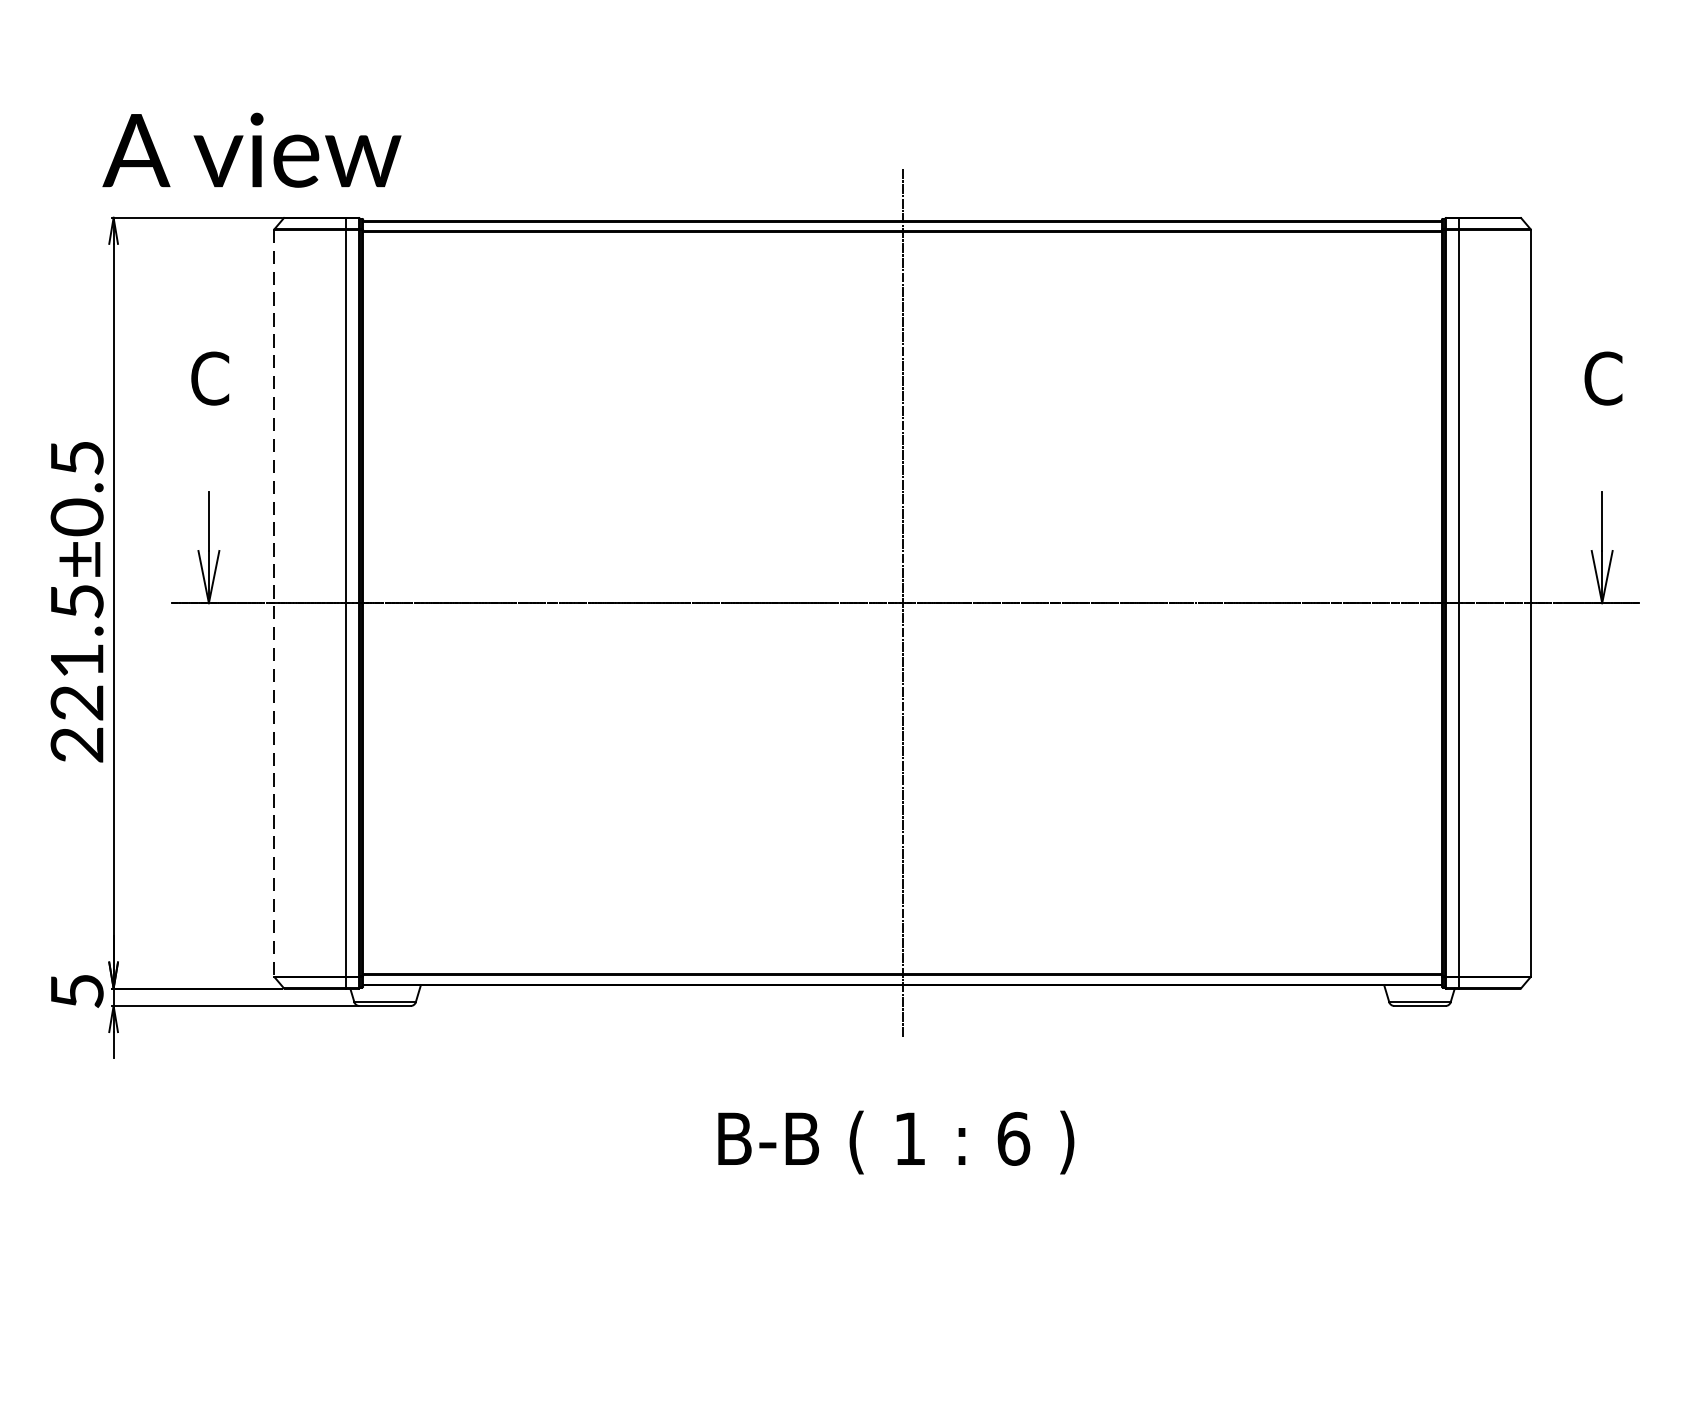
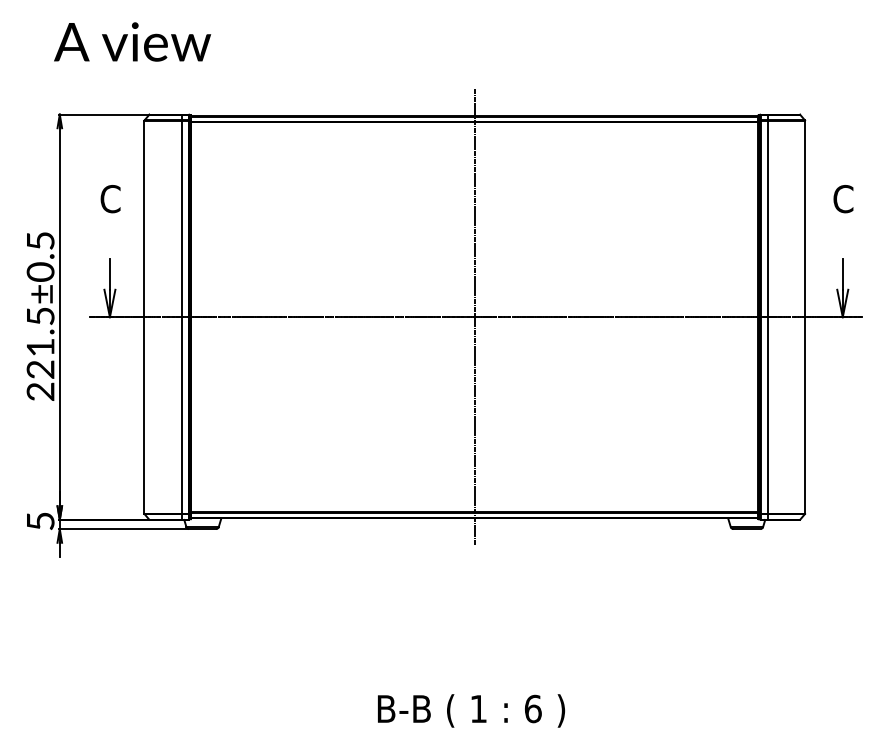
text: (251, 149) -> (132, 41), moved
line: (274, 603) -> (144, 317), dashed -> solid
text: (896, 1141) -> (471, 710), moved

